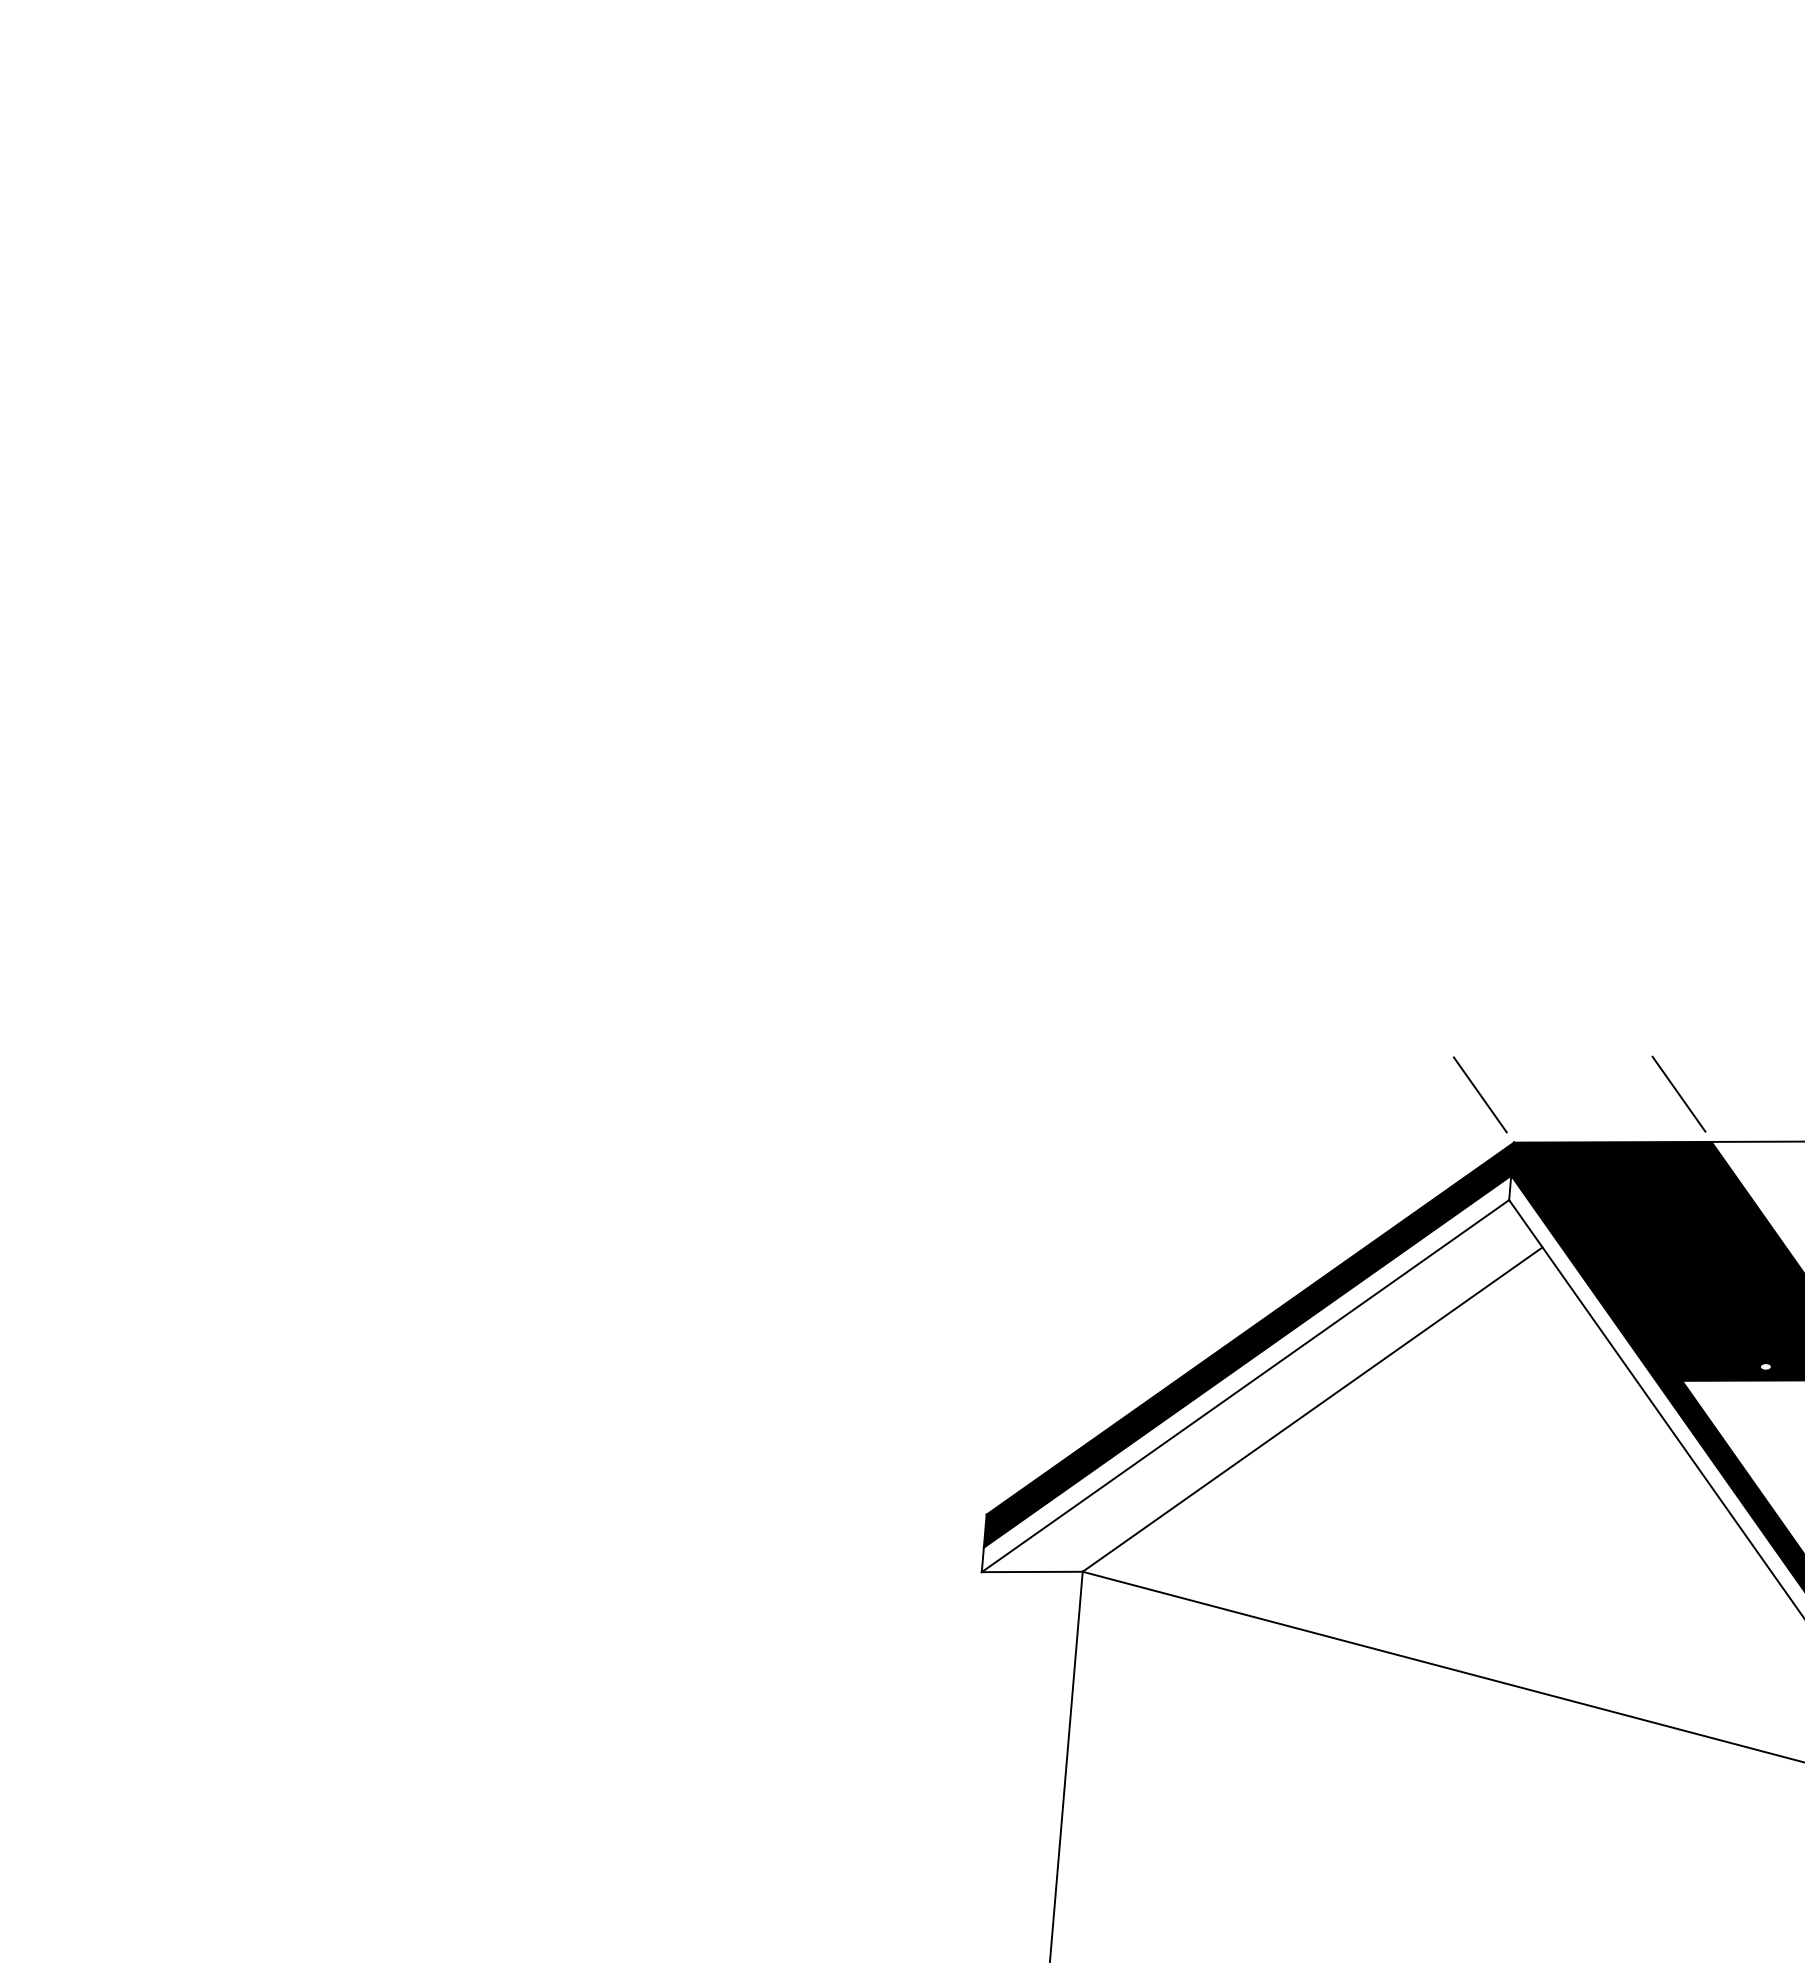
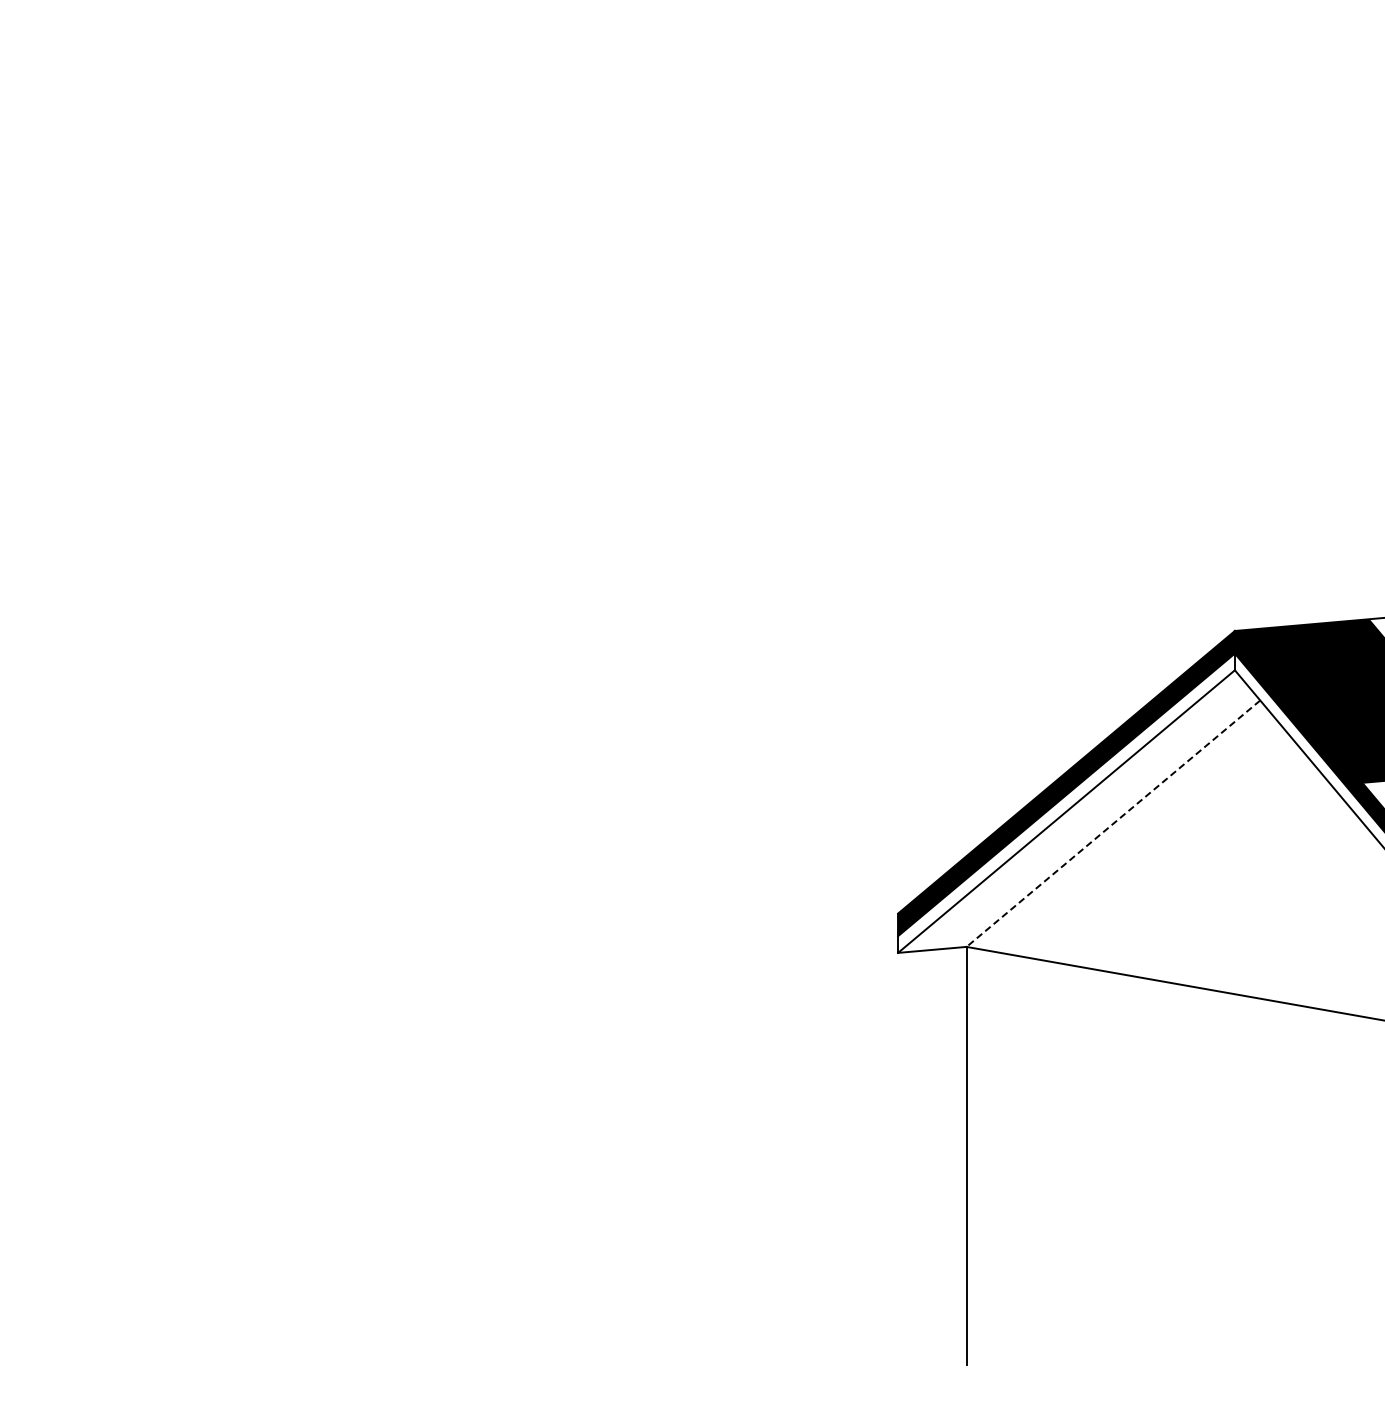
line: (1679, 1093) -> (1344, 588), removed
line: (1480, 1094) -> (1209, 600), removed
line: (1312, 1409) -> (1113, 823), solid -> dashed

